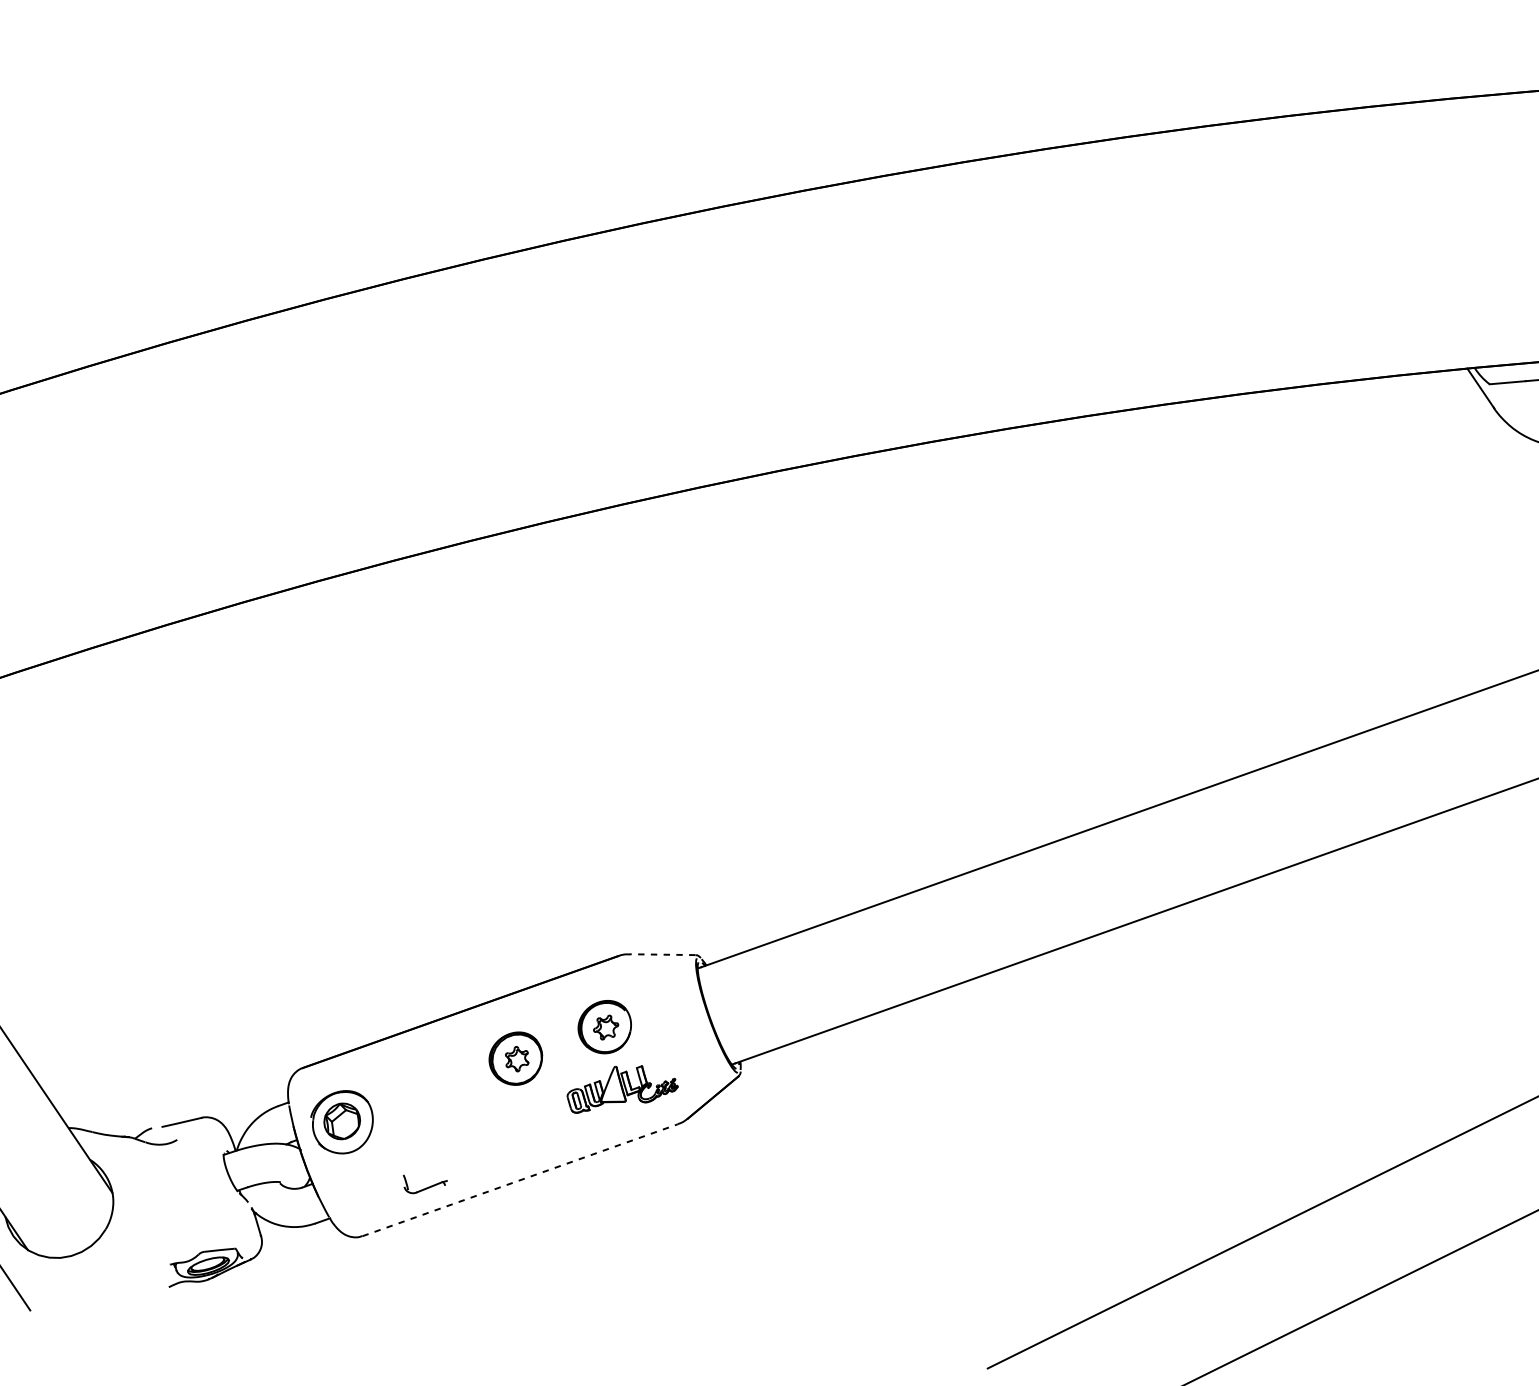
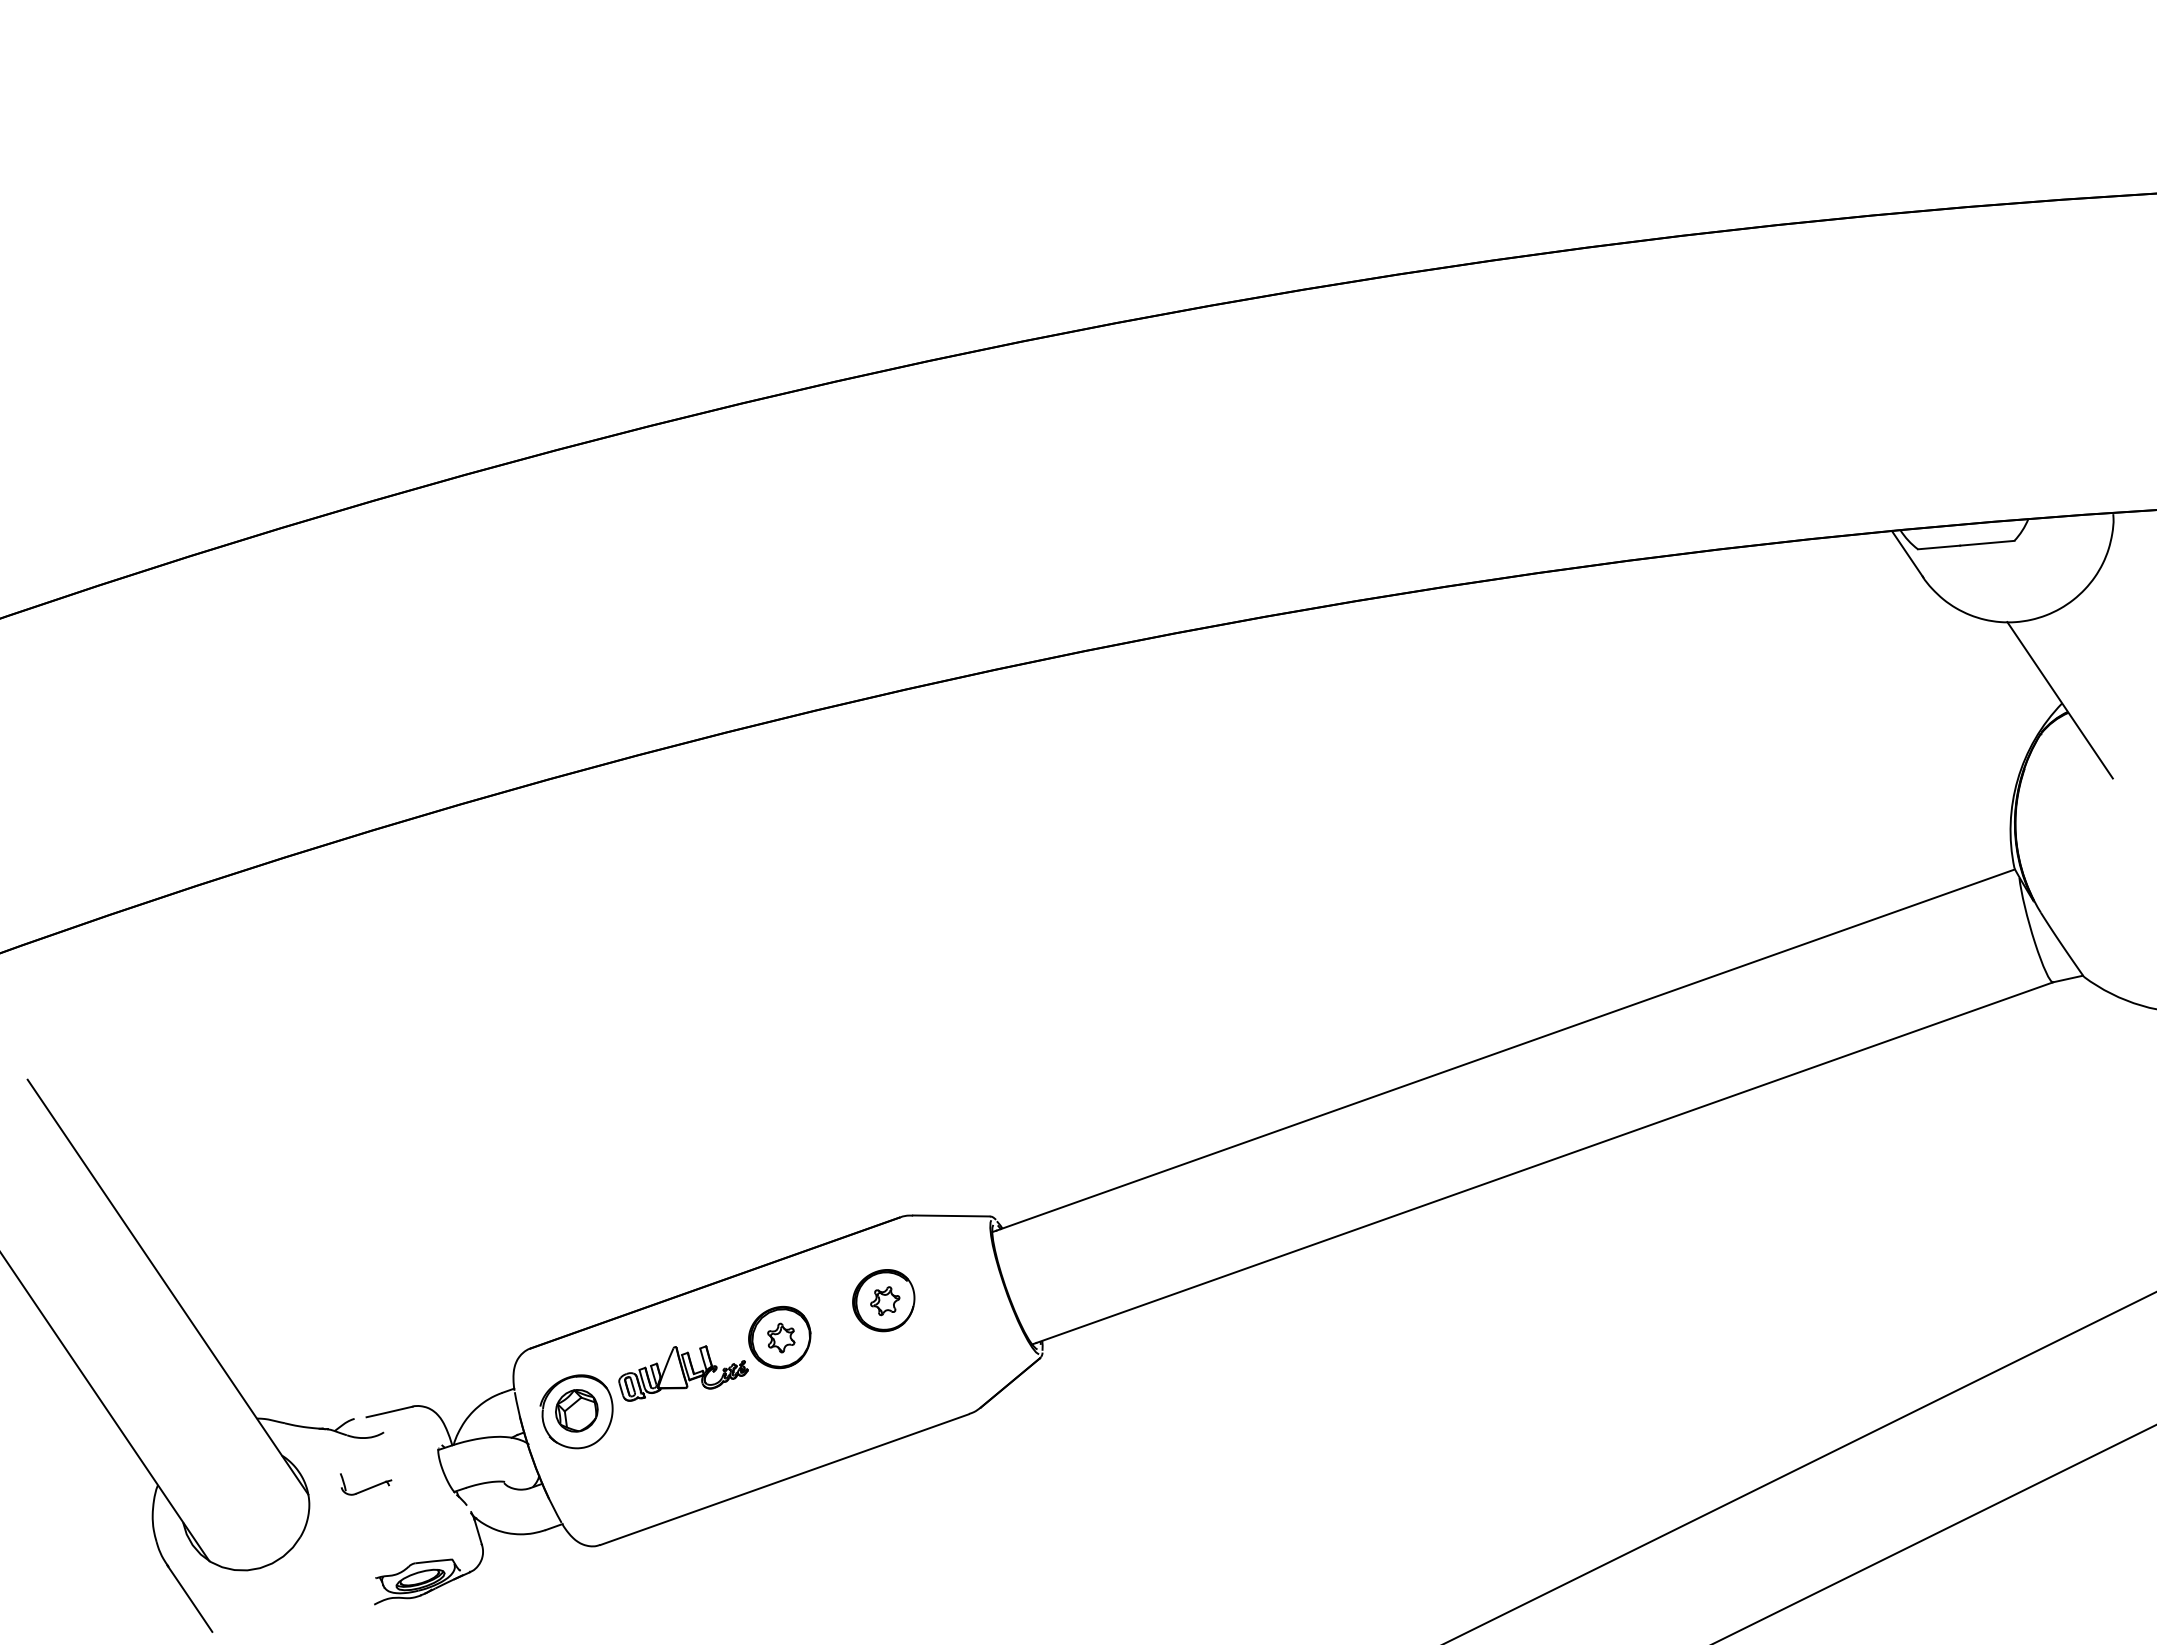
line: (661, 954) -> (950, 1215), dashed -> solid
part: (622, 1089) -> (683, 1373), moved
line: (520, 1180) -> (785, 1479), dashed -> solid
part: (425, 1184) -> (366, 1484), moved

